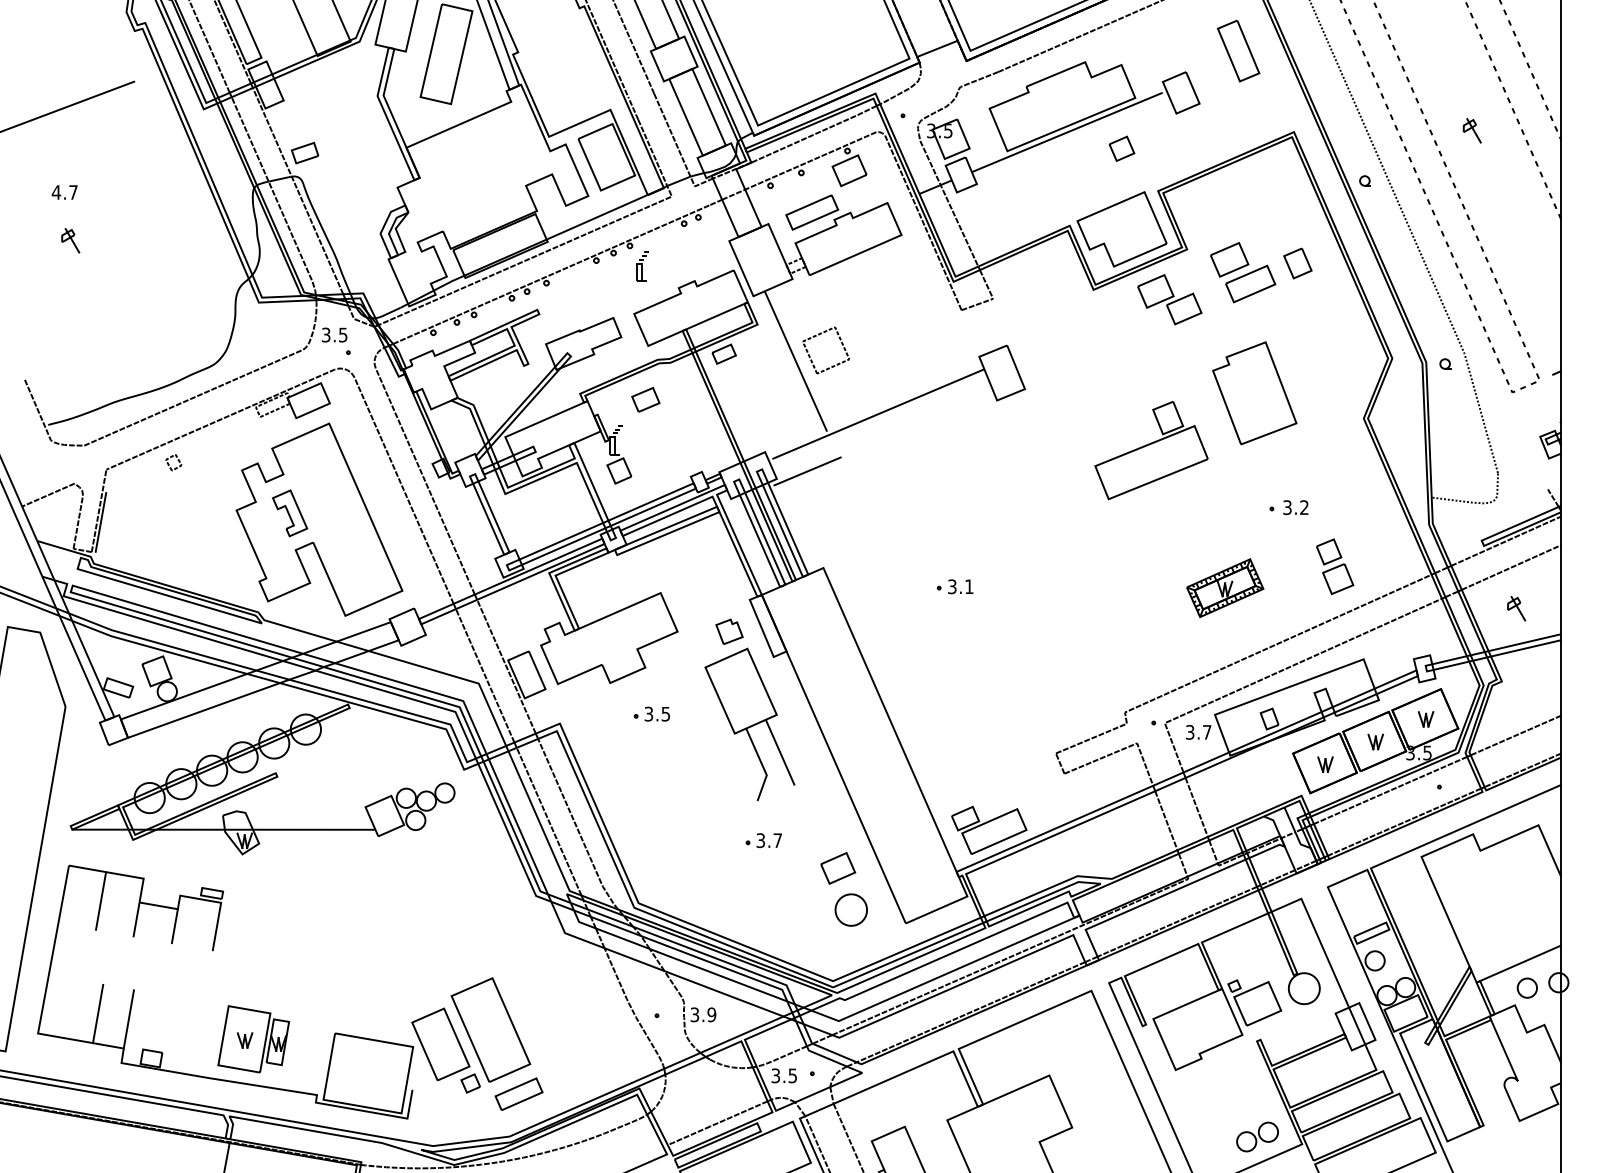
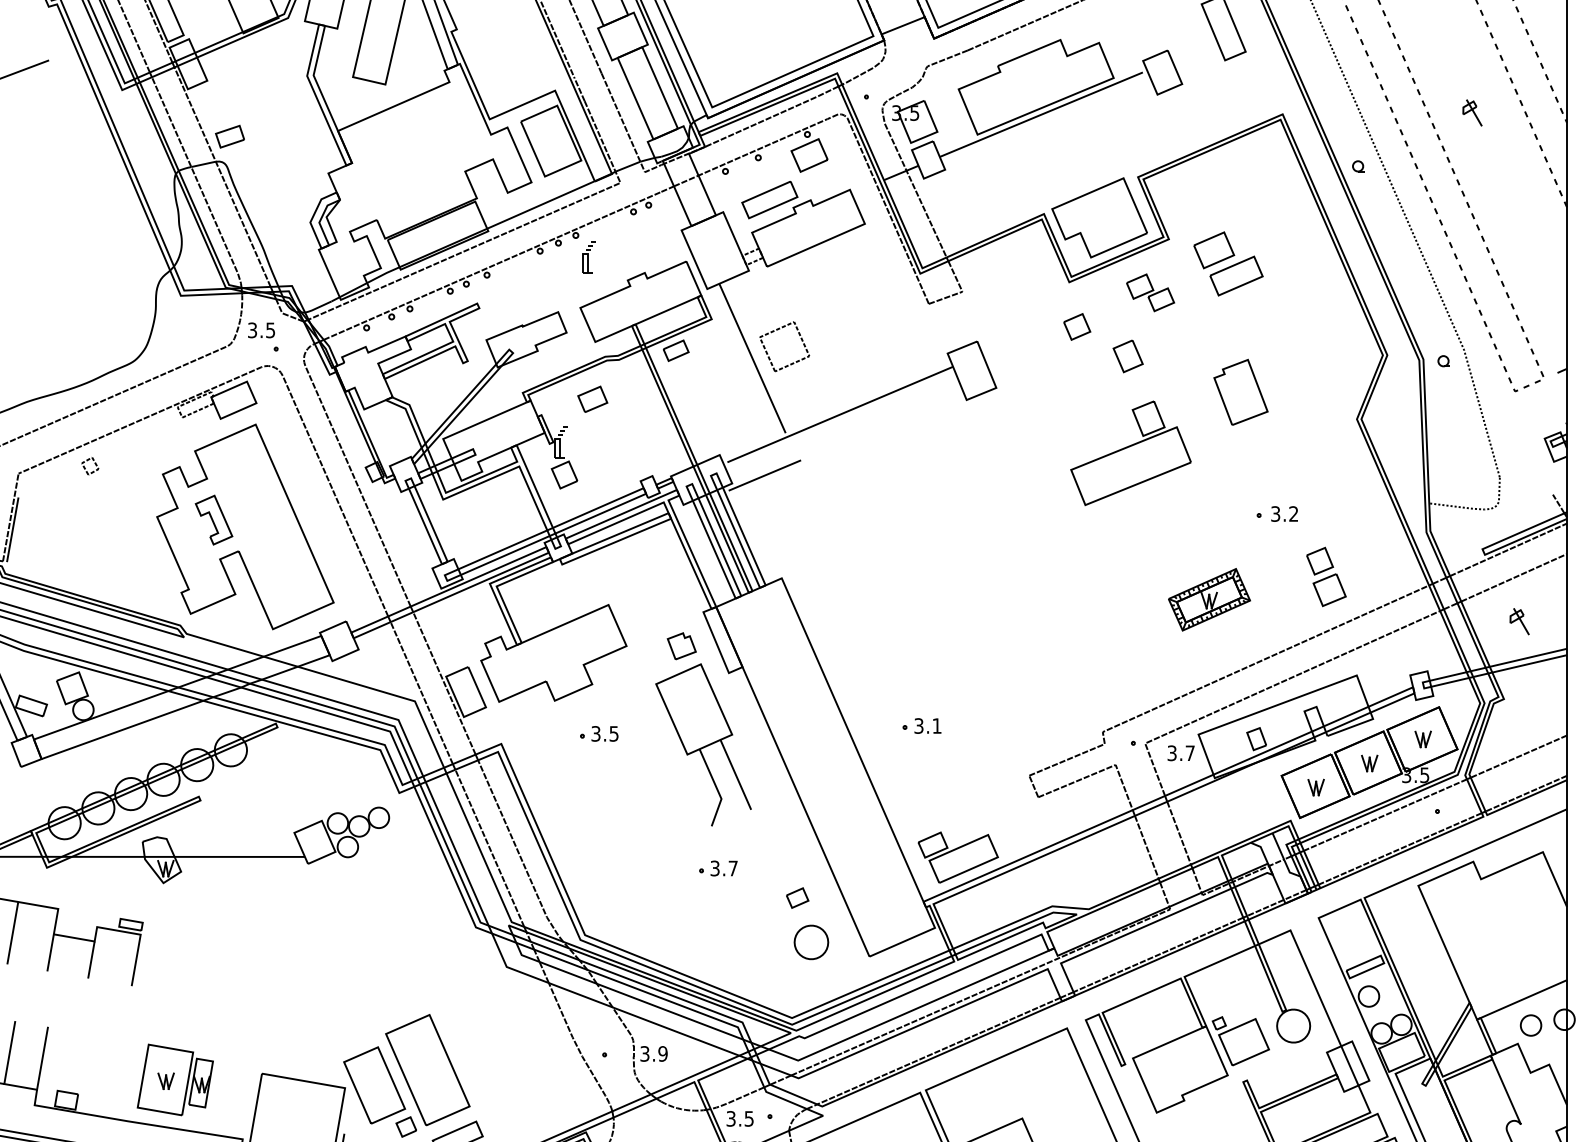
part: (1121, 148) -> (1076, 326), moved
part: (1297, 263) -> (1127, 356), moved
part: (1169, 299) -> (1150, 292), size x0.7
part: (1254, 393) -> (1240, 392), size x0.6
part: (954, 586) -> (921, 725), moved
part: (838, 868) -> (797, 898), size x0.6

